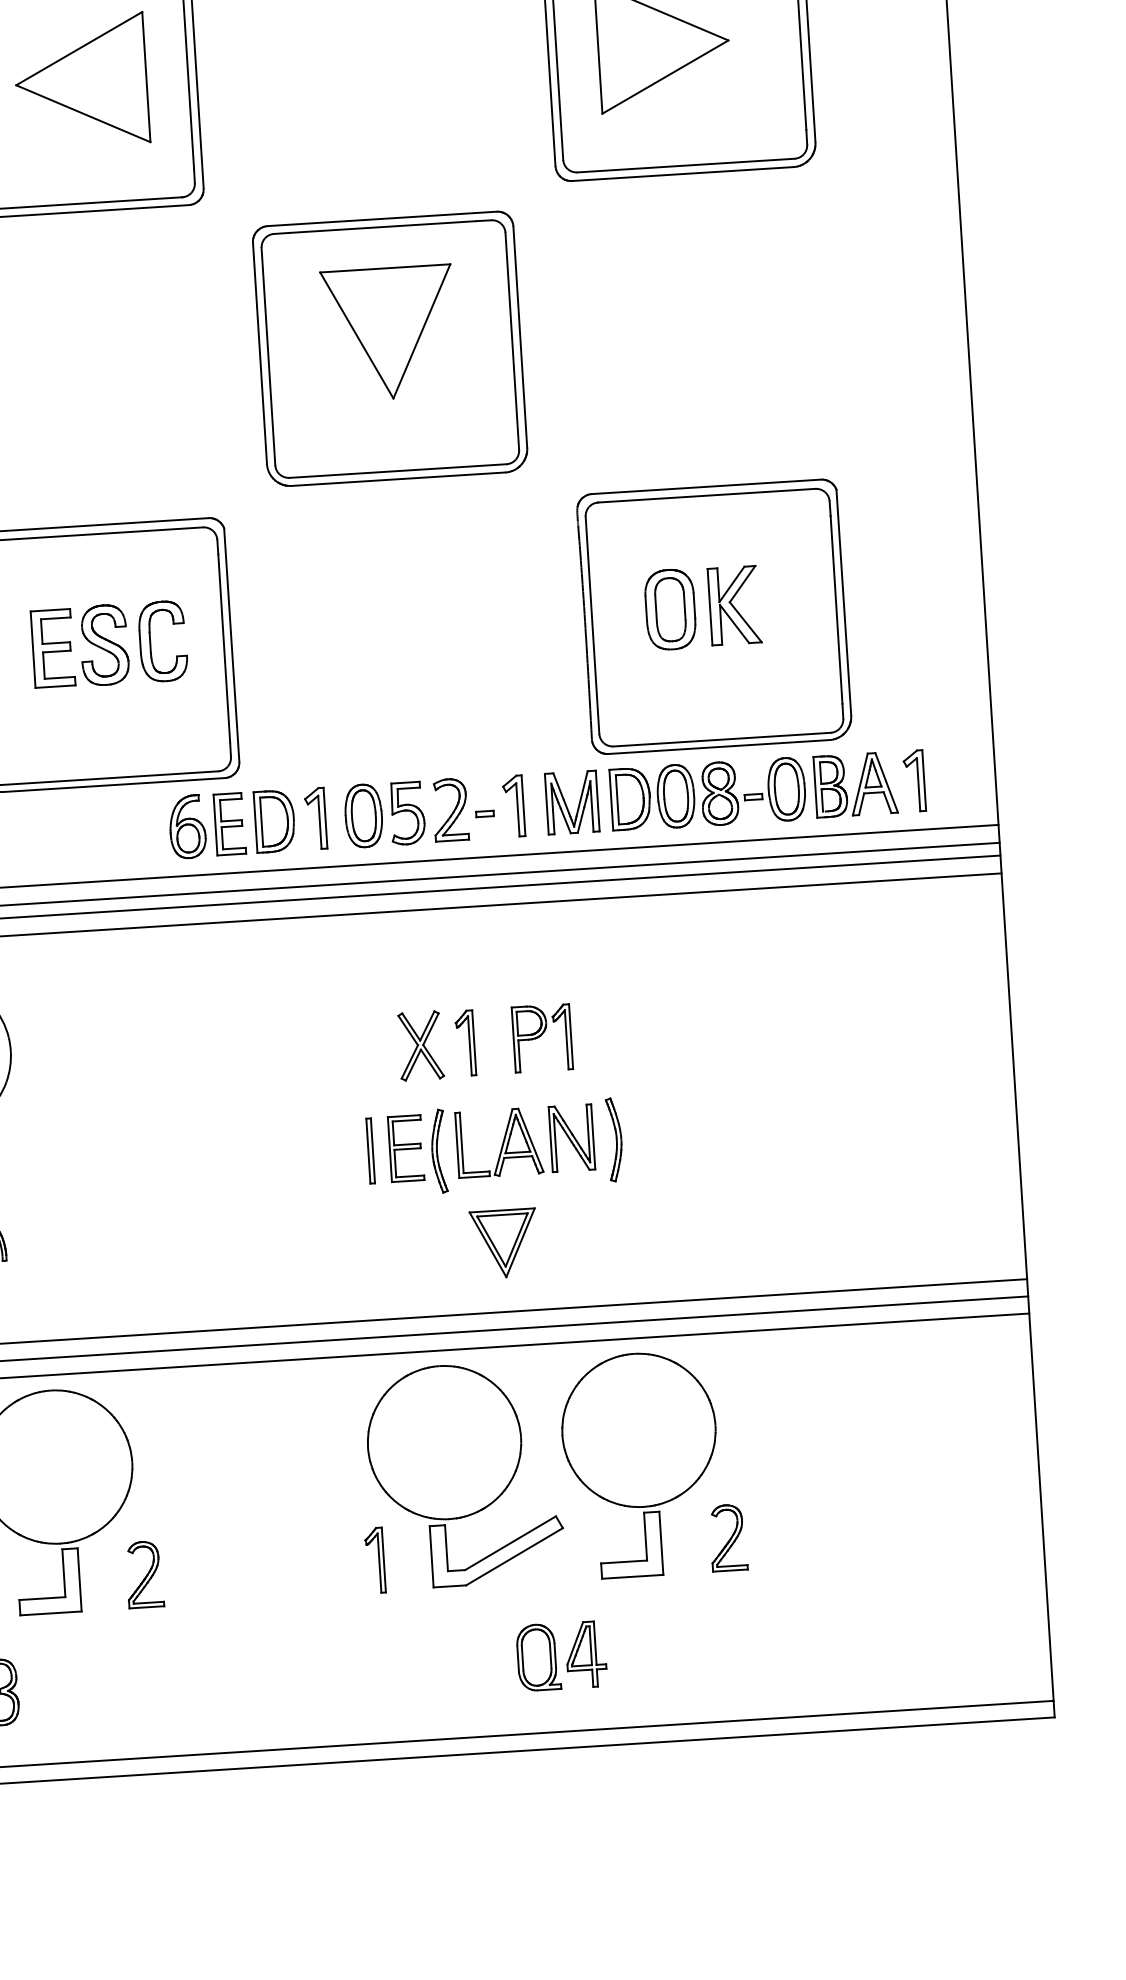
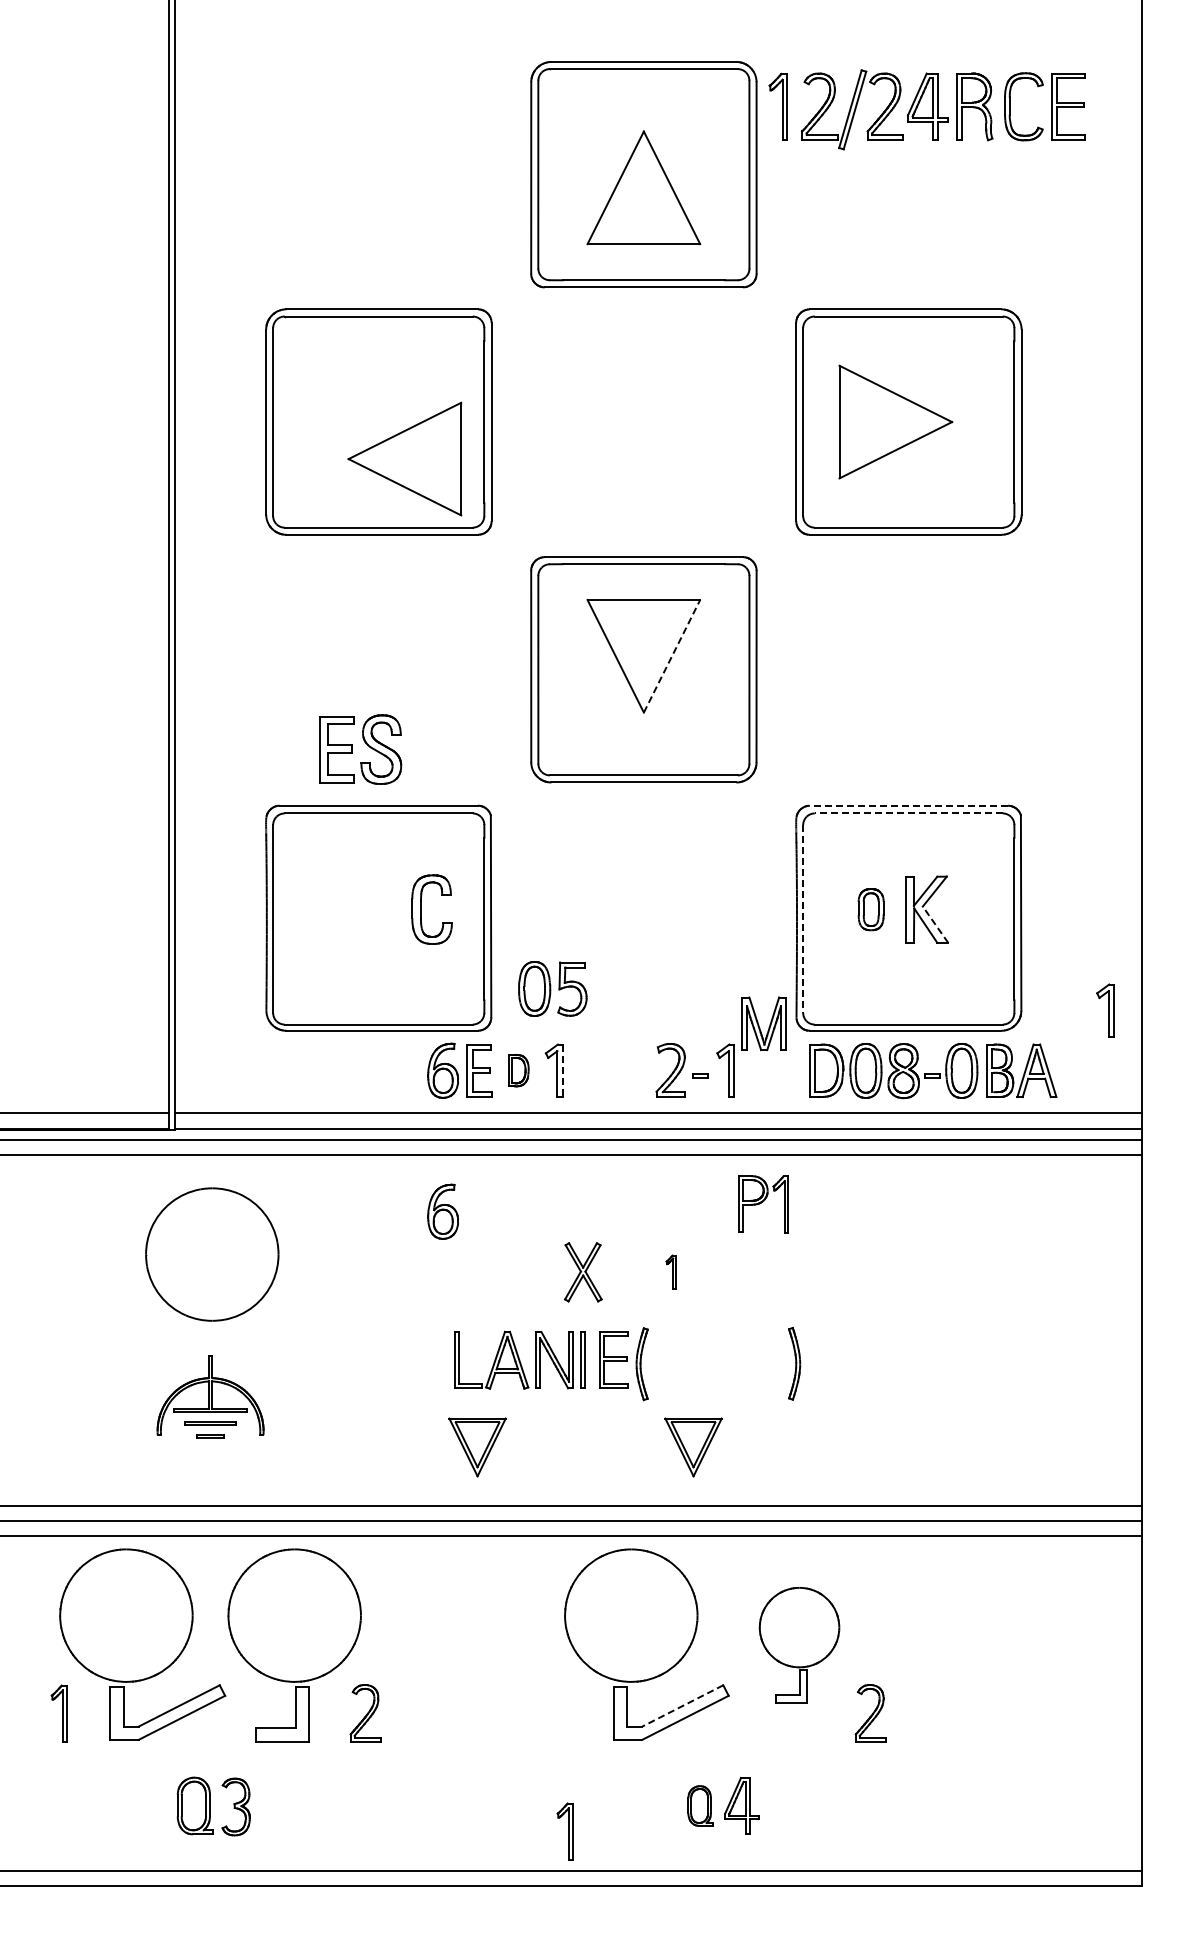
part: (80, 80) -> (404, 458), moved
line: (422, 331) -> (672, 656), solid -> dashed
line: (705, 486) -> (908, 805), solid -> dashed
line: (706, 495) -> (908, 813), solid -> dashed
part: (669, 609) -> (870, 909), size x0.6
line: (745, 622) -> (935, 924), solid -> dashed
line: (592, 625) -> (803, 919), solid -> dashed
part: (85, 639) -> (365, 743), moved
part: (914, 780) -> (1105, 1010), moved
part: (571, 802) -> (763, 1023), moved
part: (384, 814) -> (552, 988), moved
line: (325, 819) -> (562, 1071), solid -> dashed
part: (274, 821) -> (518, 1070), size x0.6
part: (197, 989) -> (442, 1211), added
part: (542, 1038) -> (763, 1204), moved
part: (464, 1043) -> (670, 1272), size x0.6
part: (421, 1046) -> (583, 1272), moved
part: (524, 1140) -> (513, 1359), moved
part: (254, 1259) -> (477, 1447), added
part: (641, 1464) -> (799, 1645), size x0.6
line: (510, 1542) -> (682, 1705), solid -> dashed
part: (374, 1560) -> (564, 1831), moved
part: (538, 1656) -> (700, 1805), size x0.7

